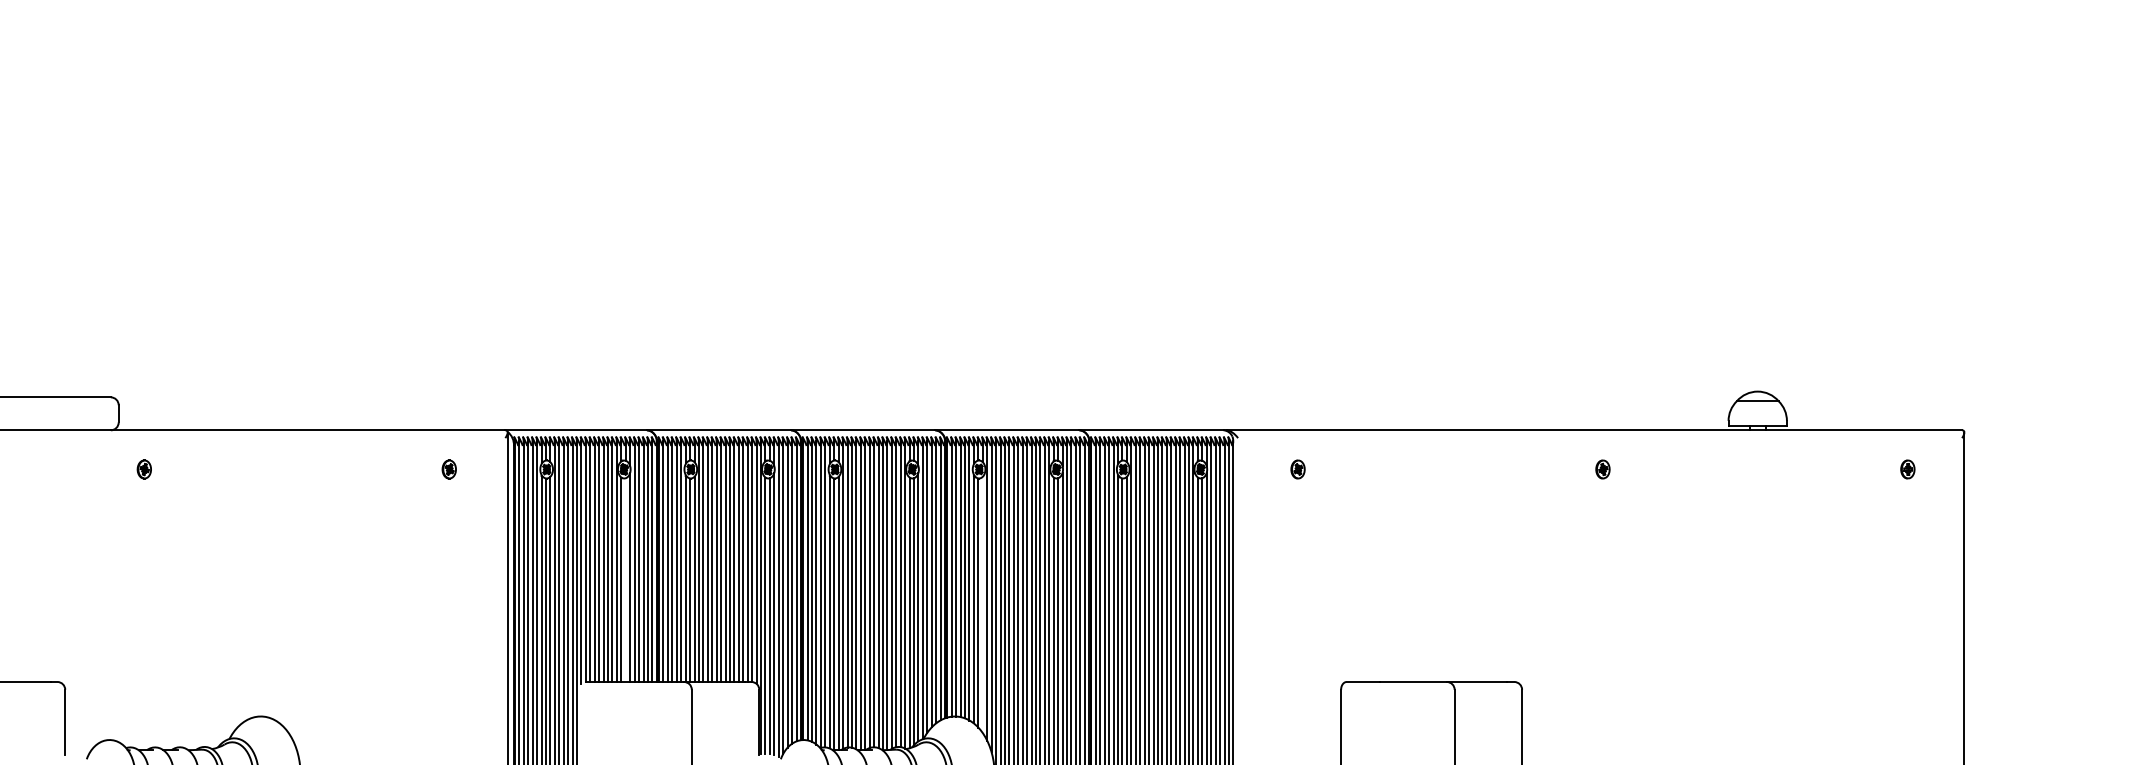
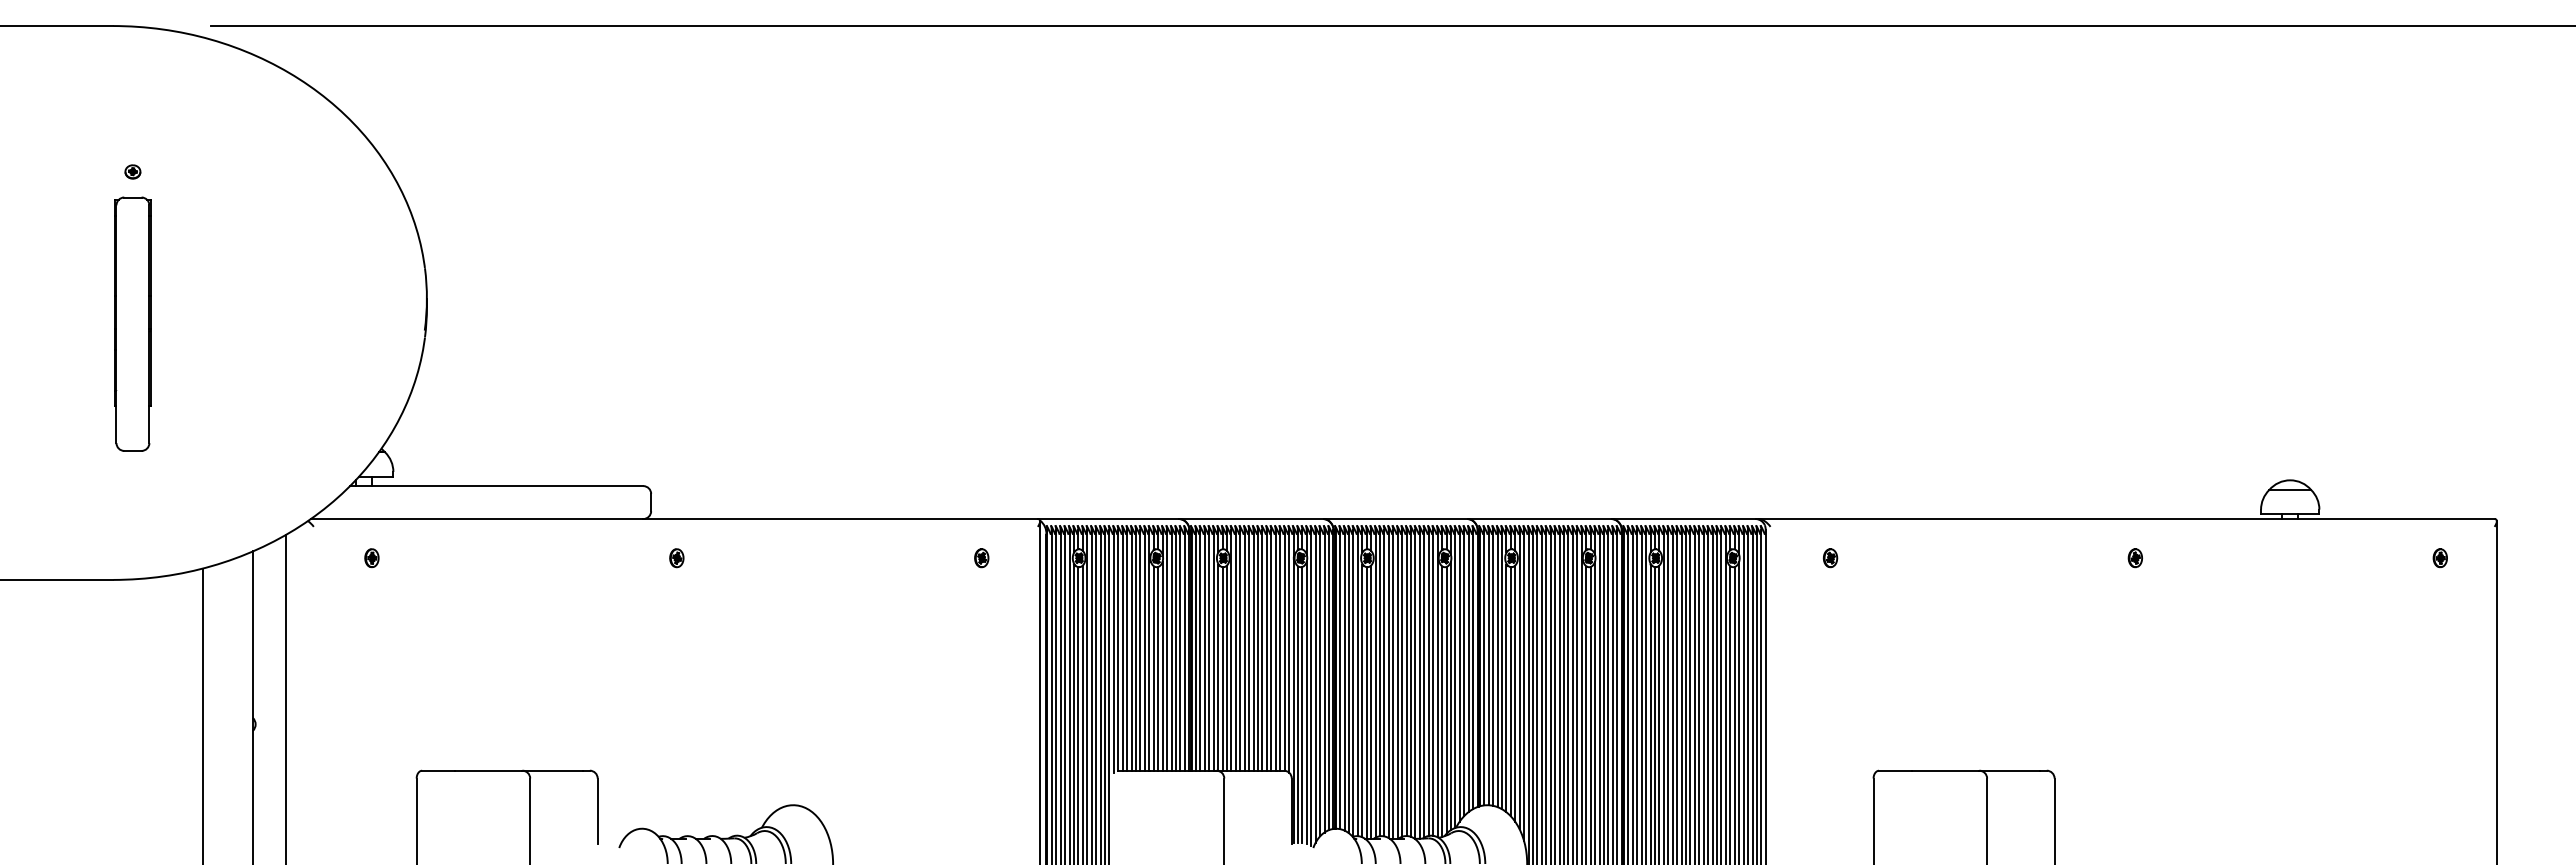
line: (626, 579) -> (1158, 668), added
line: (983, 604) -> (1515, 693), added

